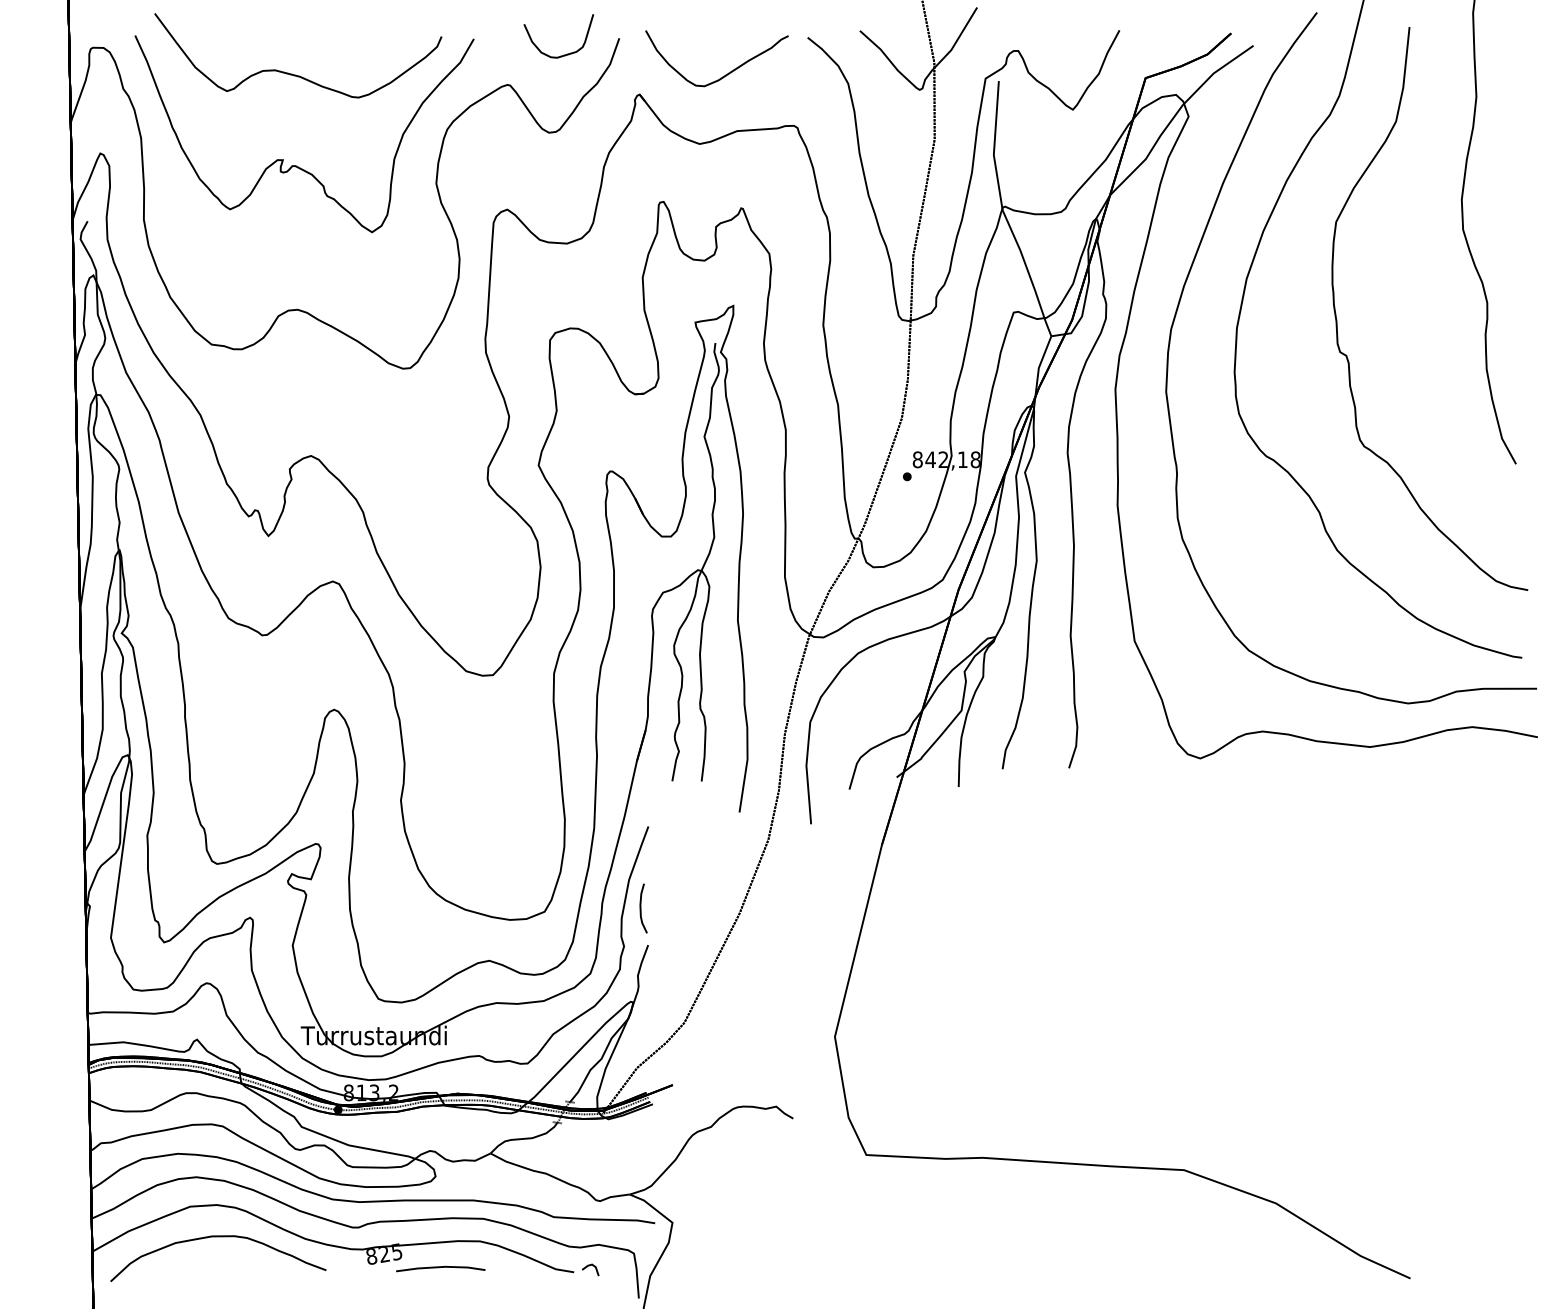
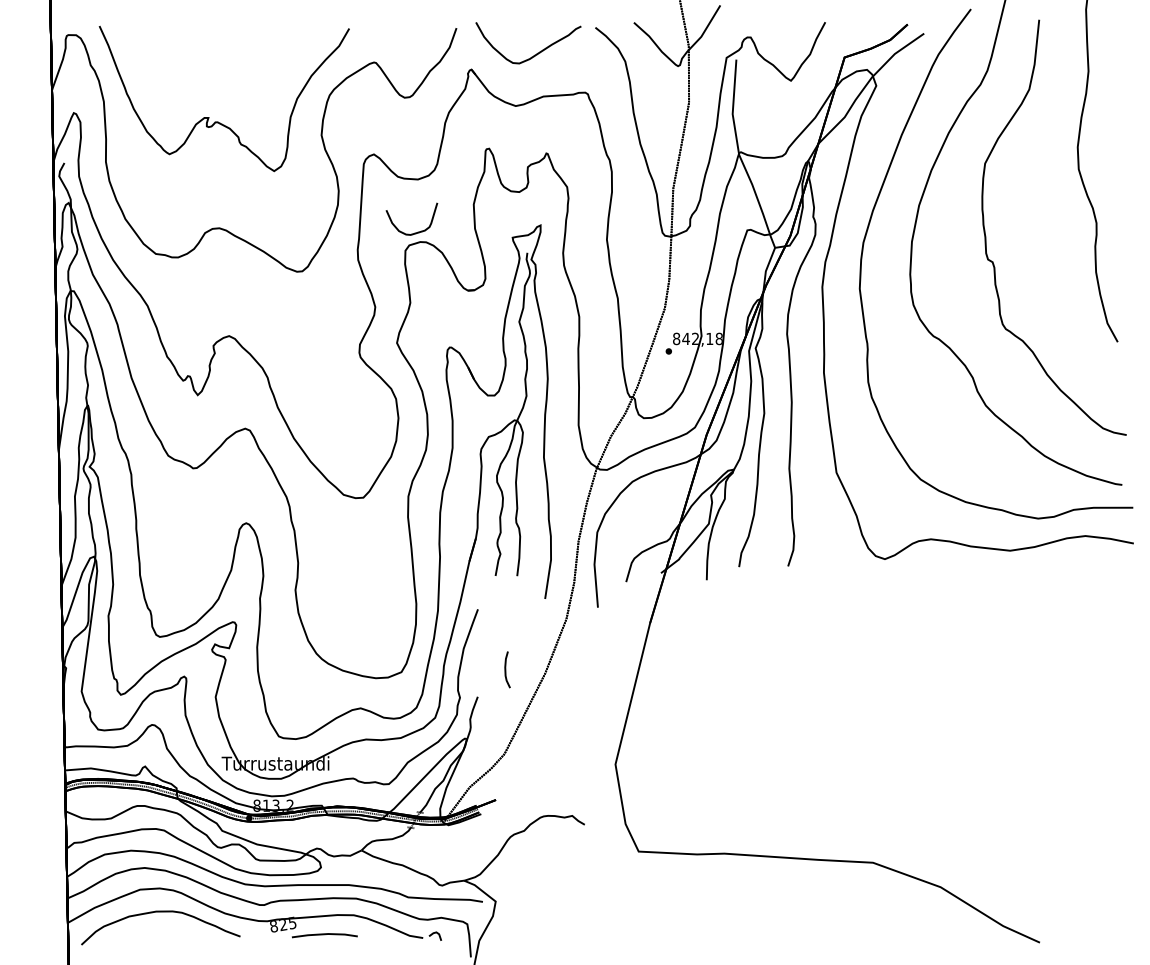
curve: (563, 54) -> (415, 232), moved
curve: (292, 73) -> (215, 54), removed
curve: (641, 908) -> (506, 669), moved

